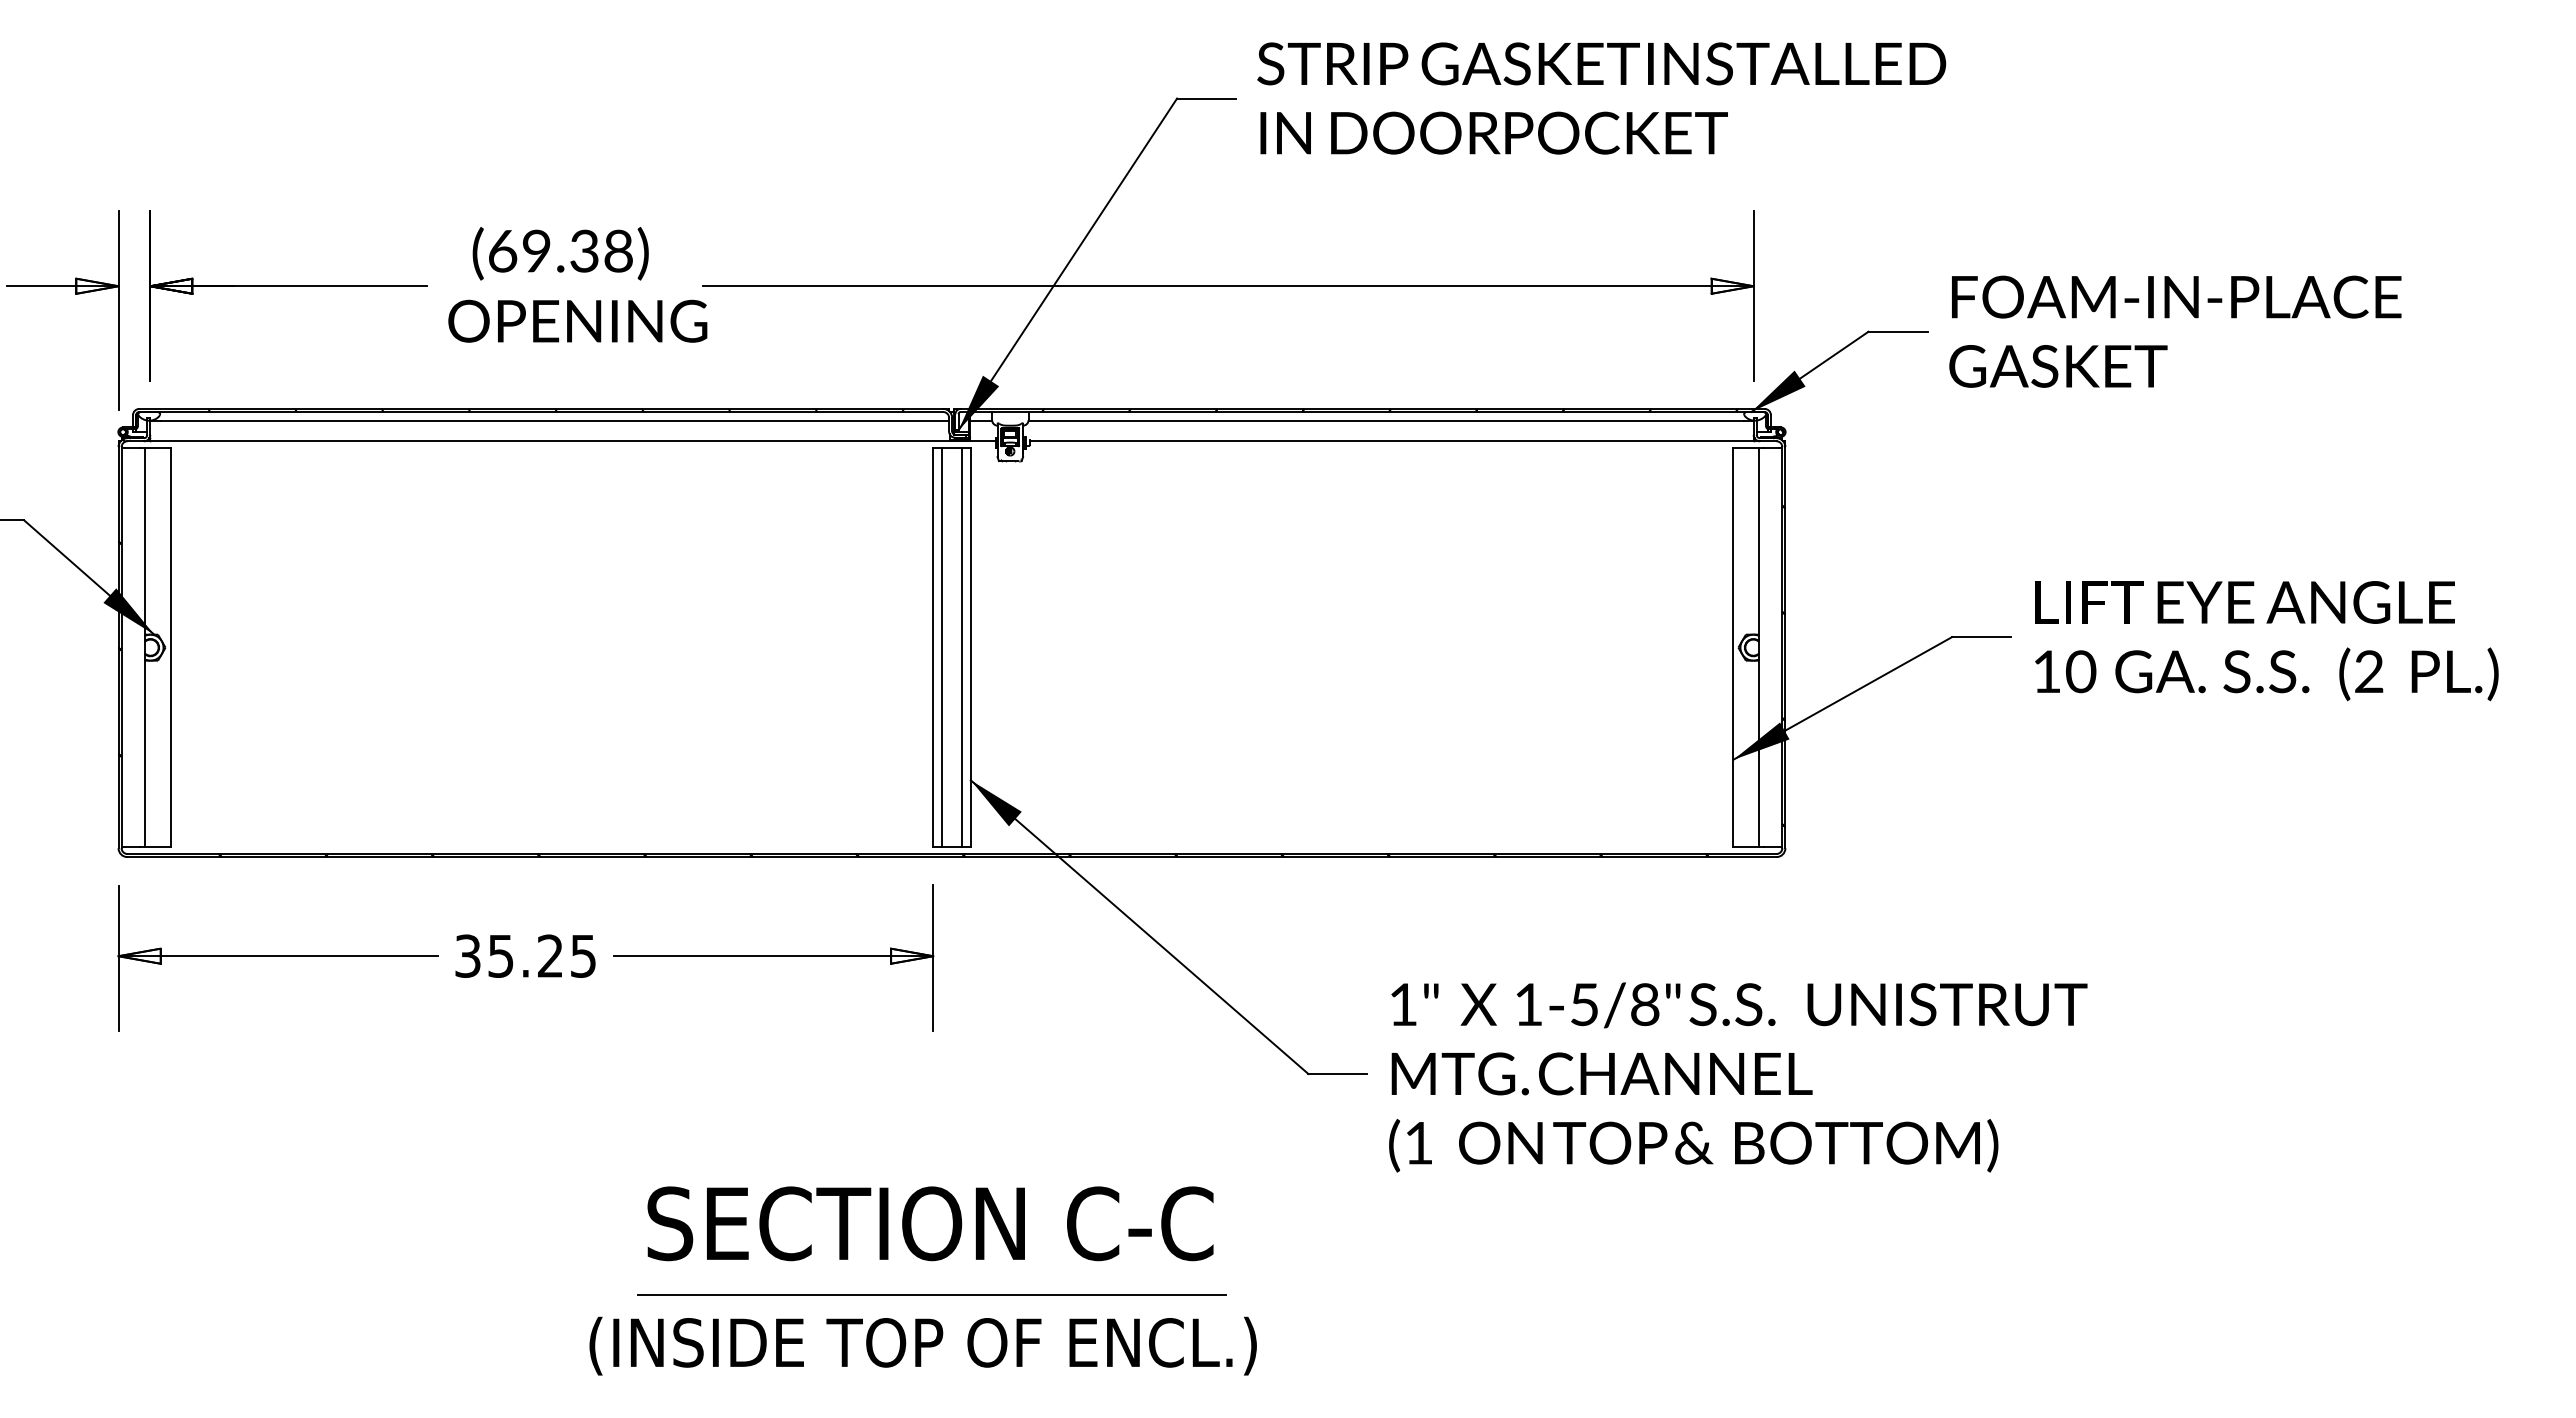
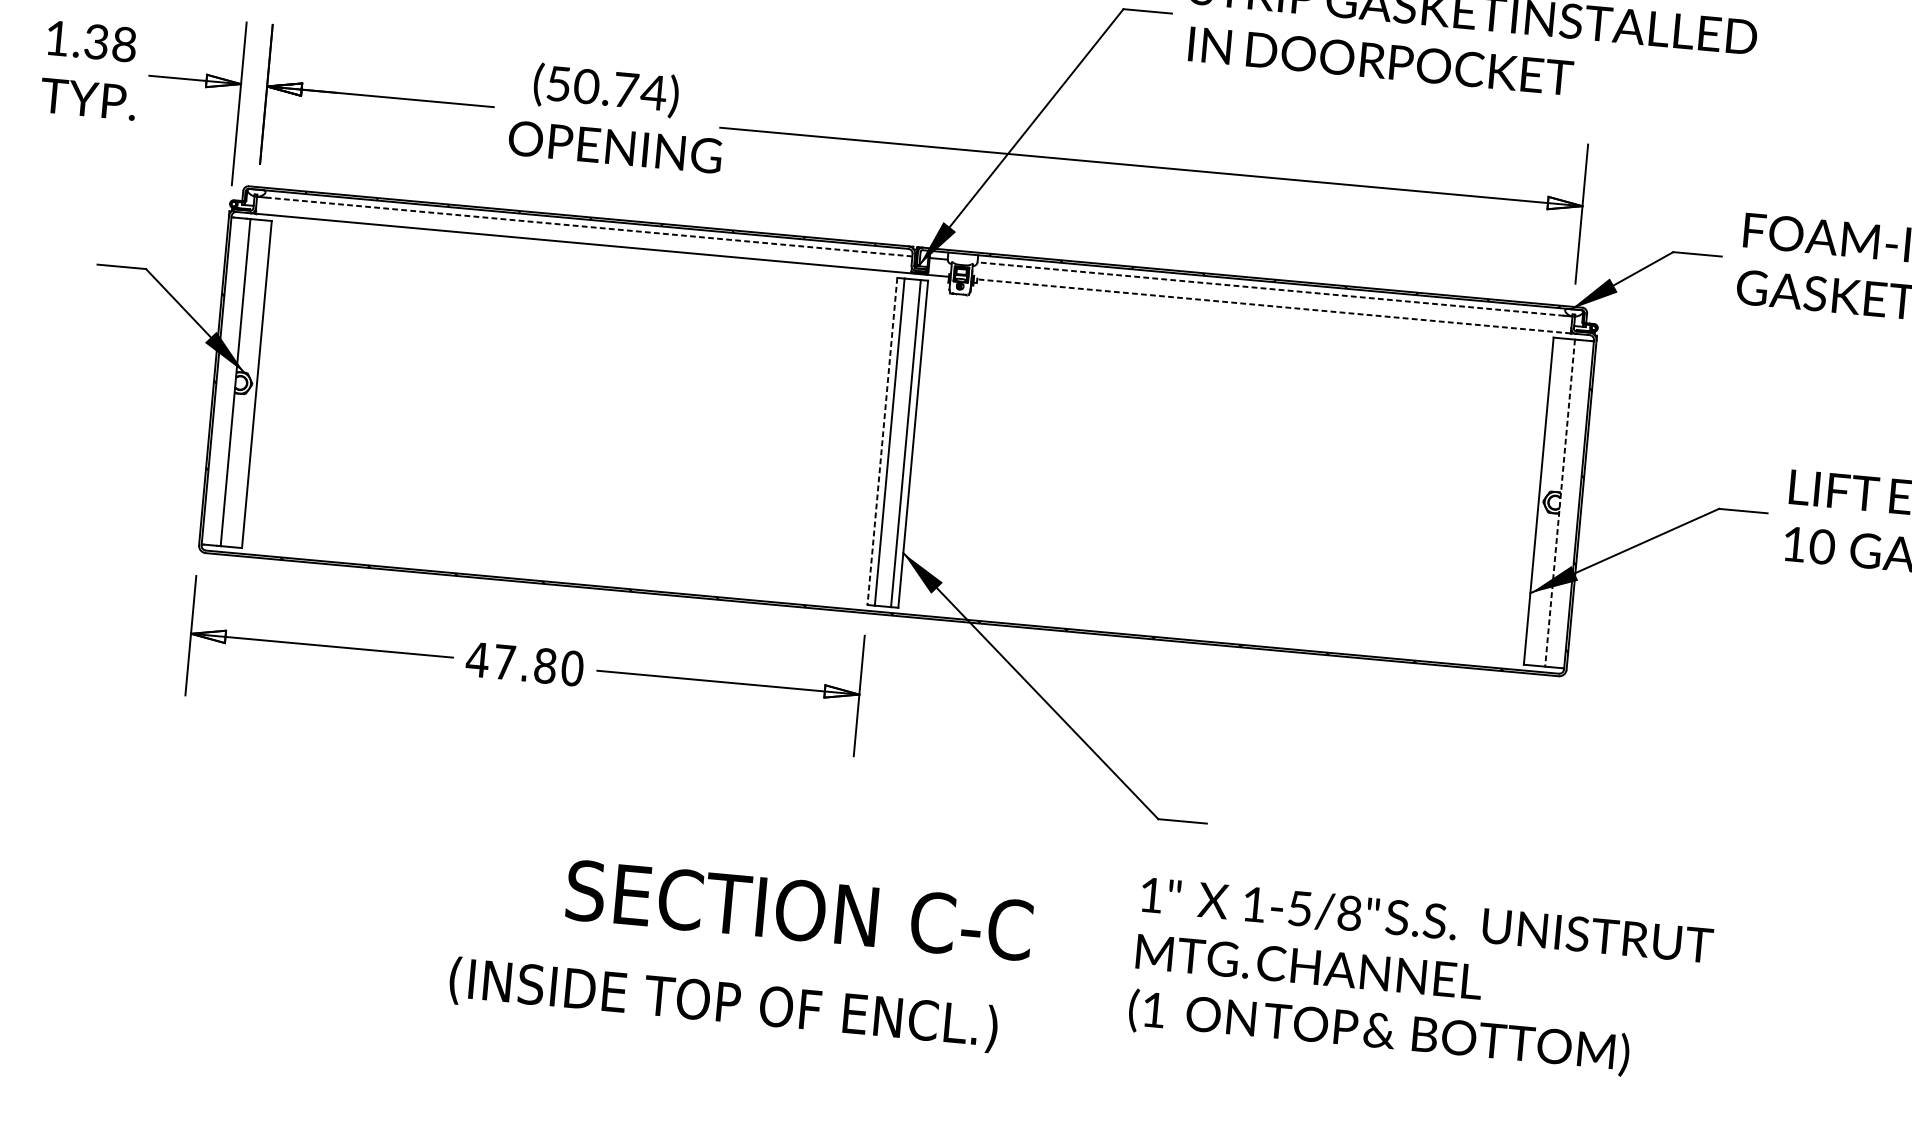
text: (561, 250) -> (607, 87), (69.38) -> (50.74)
line: (554, 420) -> (588, 226), solid -> dashed
line: (1386, 420) -> (1271, 288), solid -> dashed
line: (1391, 441) -> (1273, 306), solid -> dashed
line: (933, 648) -> (882, 442), solid -> dashed
line: (1759, 648) -> (1560, 503), solid -> dashed
text: (525, 955) -> (524, 663), 35.25 -> 47.80
text: (1738, 1077) -> (1420, 980), moved
text: (930, 1223) -> (799, 910), moved
line: (931, 1295) -> (832, 972), removed
text: (922, 1345) -> (723, 1004), moved

